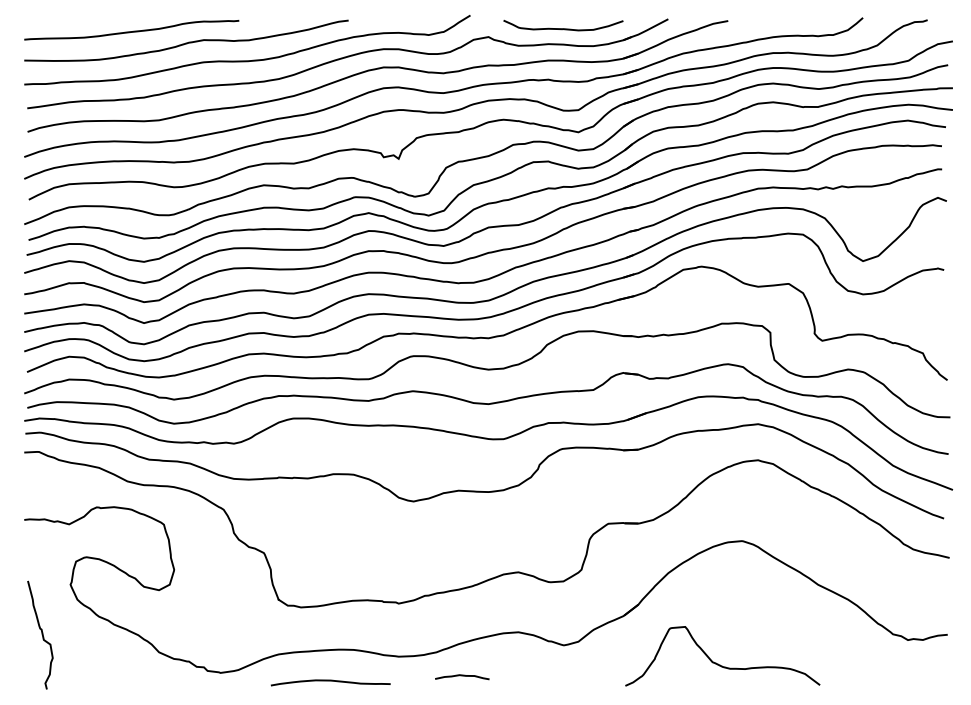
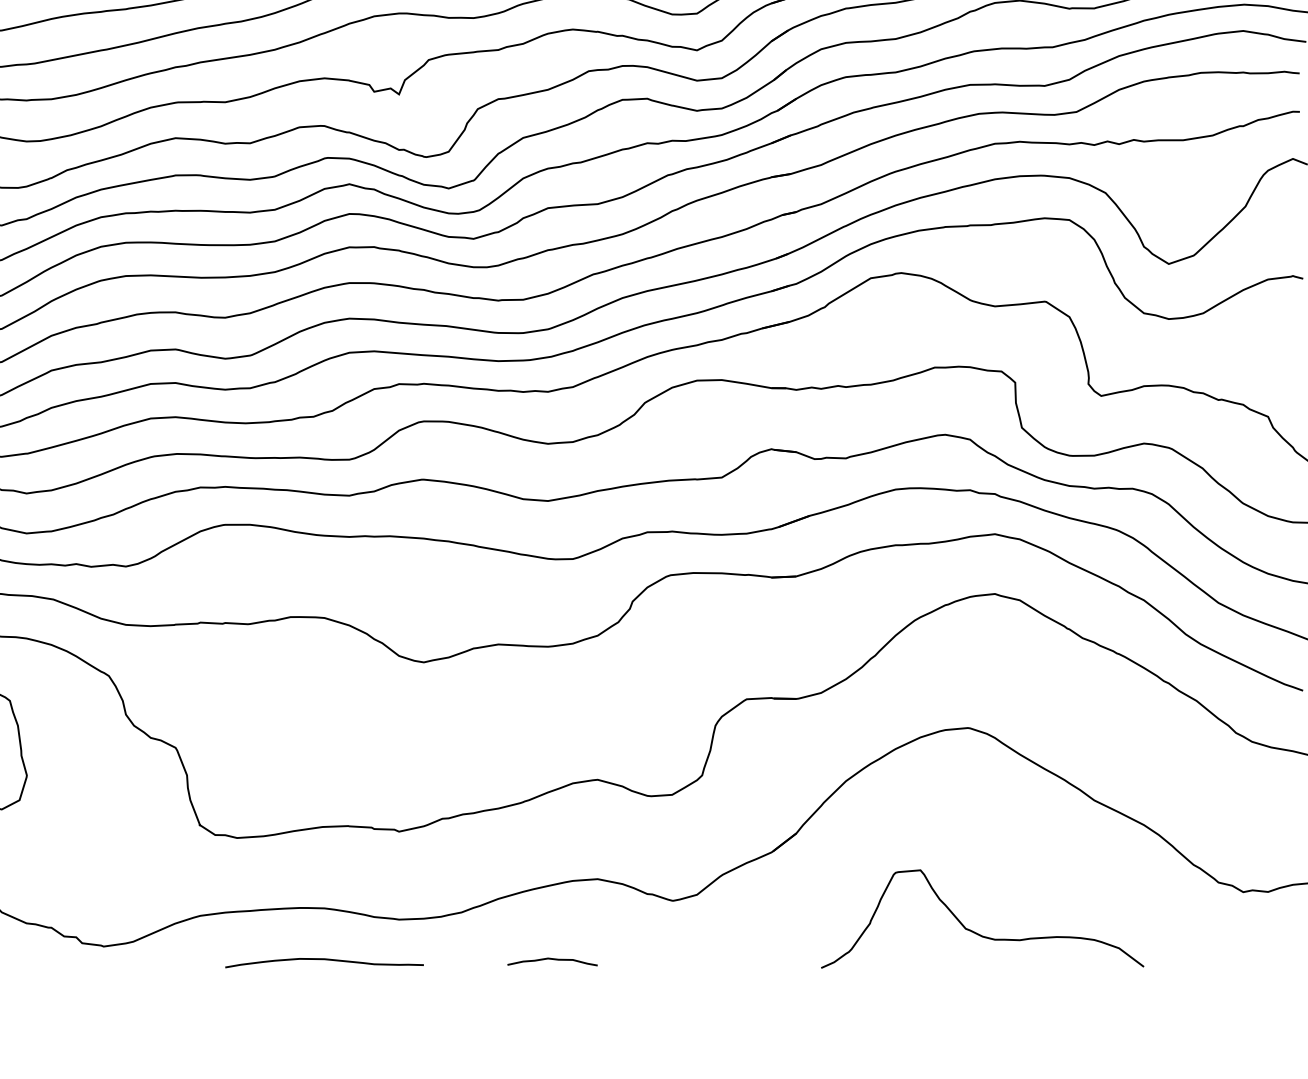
curve: (718, 663) -> (975, 930), moved
curve: (462, 676) -> (552, 960), moved
curve: (330, 681) -> (324, 960), moved

